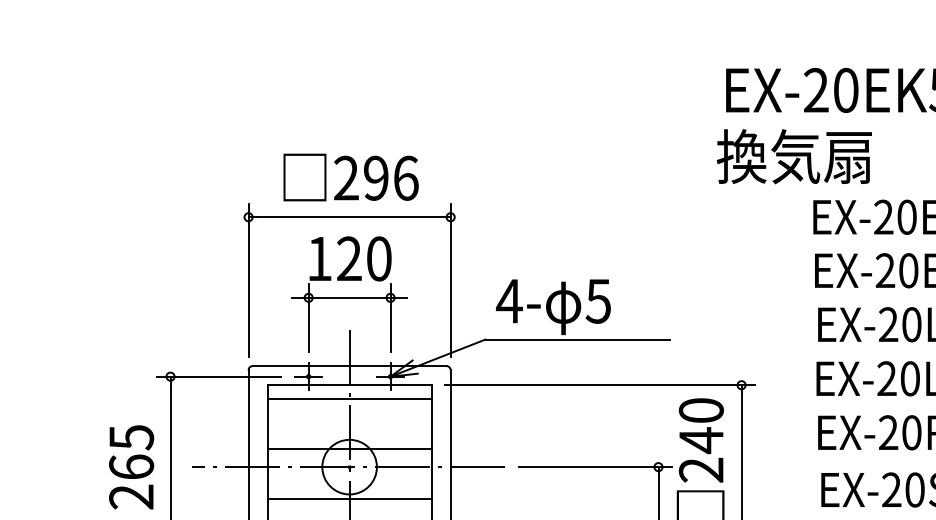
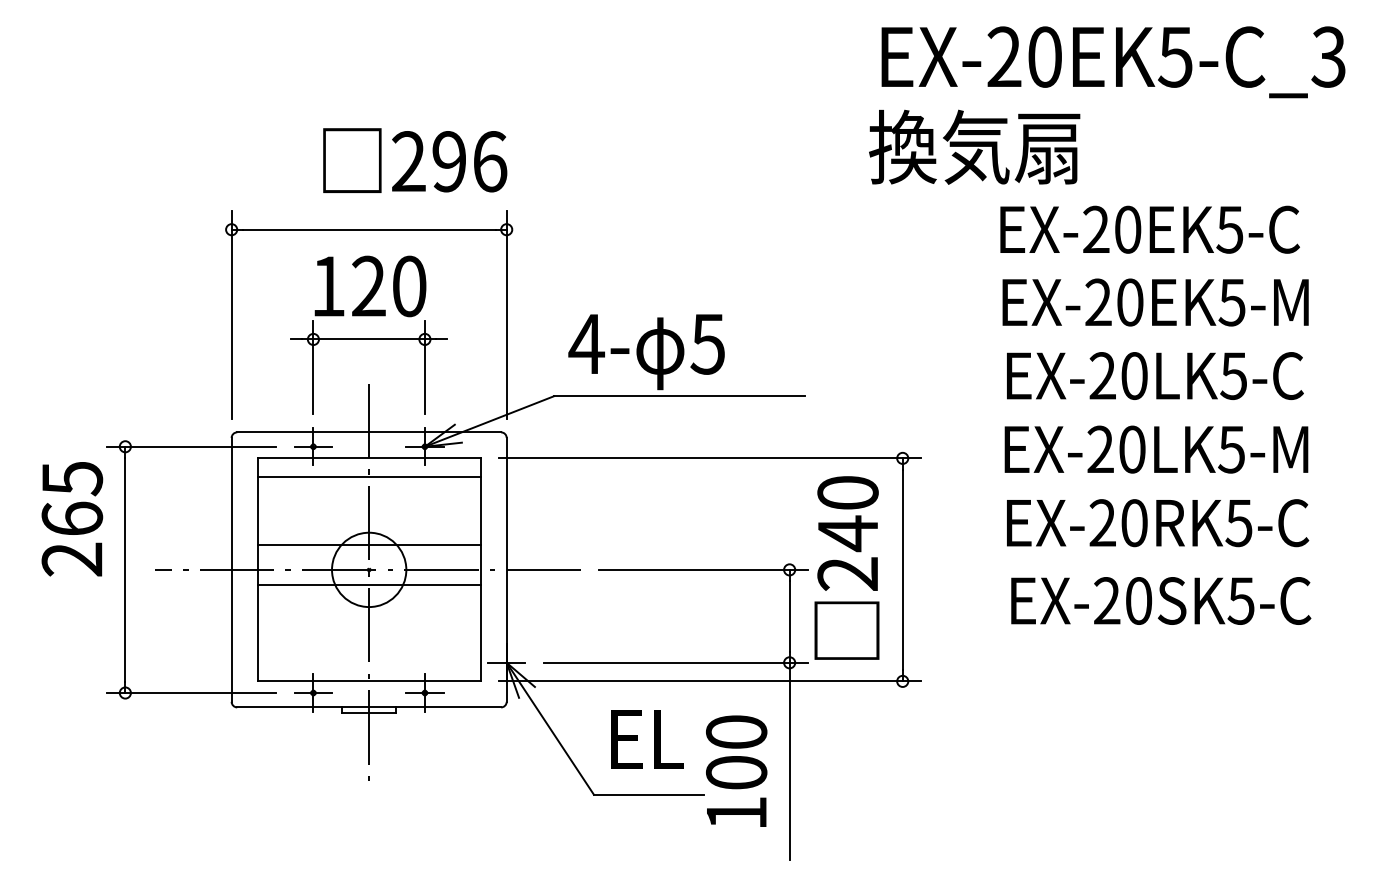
text: (351, 177) -> (415, 160), moved
text: (131, 467) -> (72, 519), moved
line: (349, 499) -> (368, 585), moved

